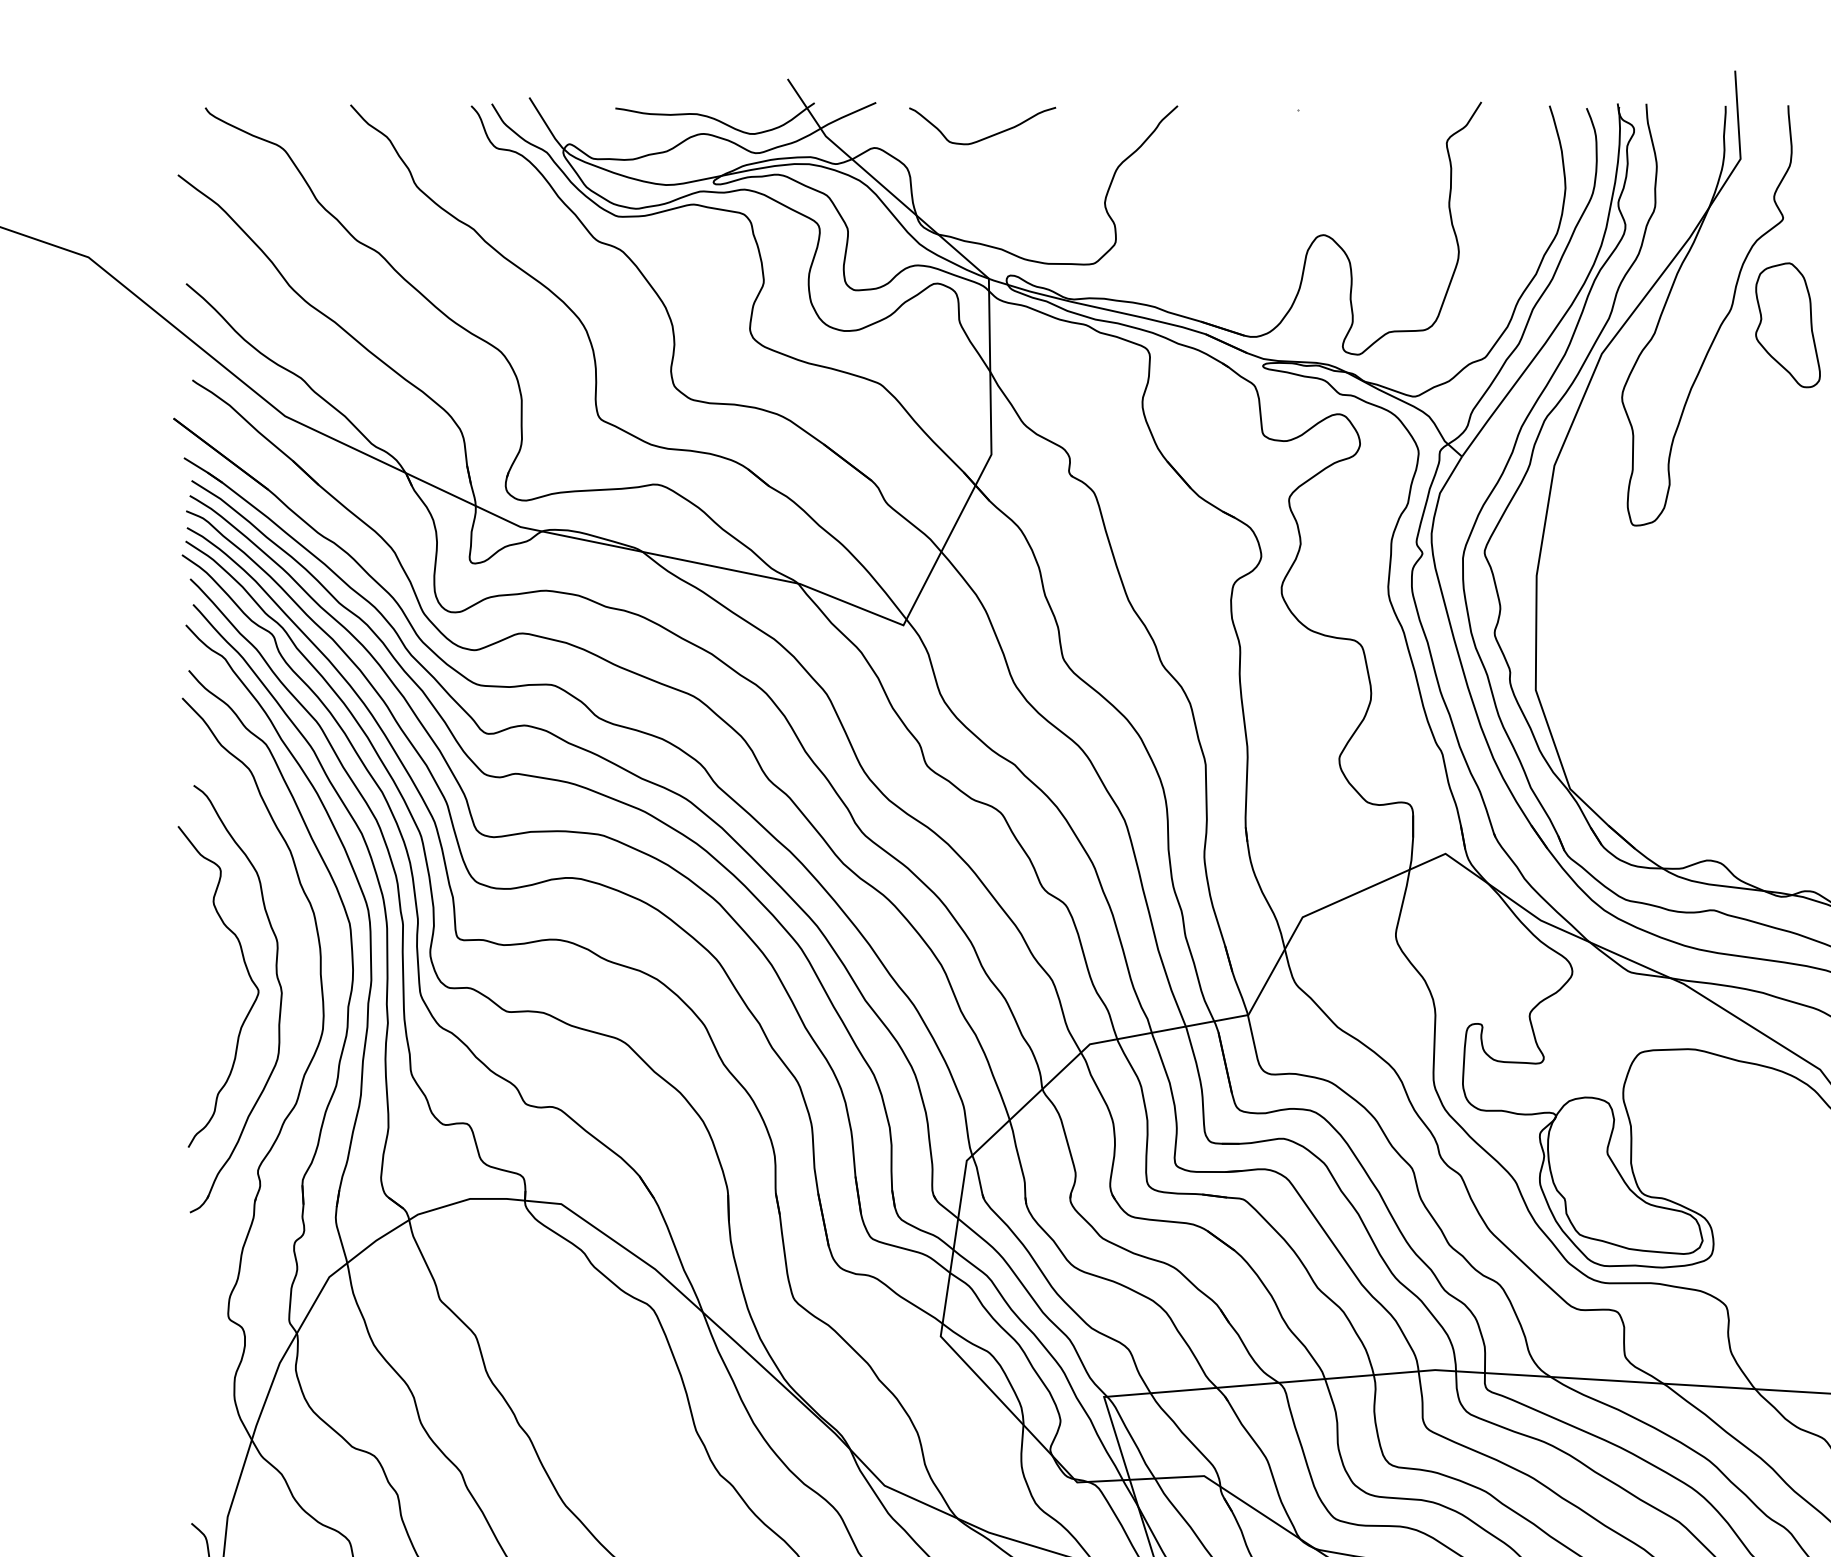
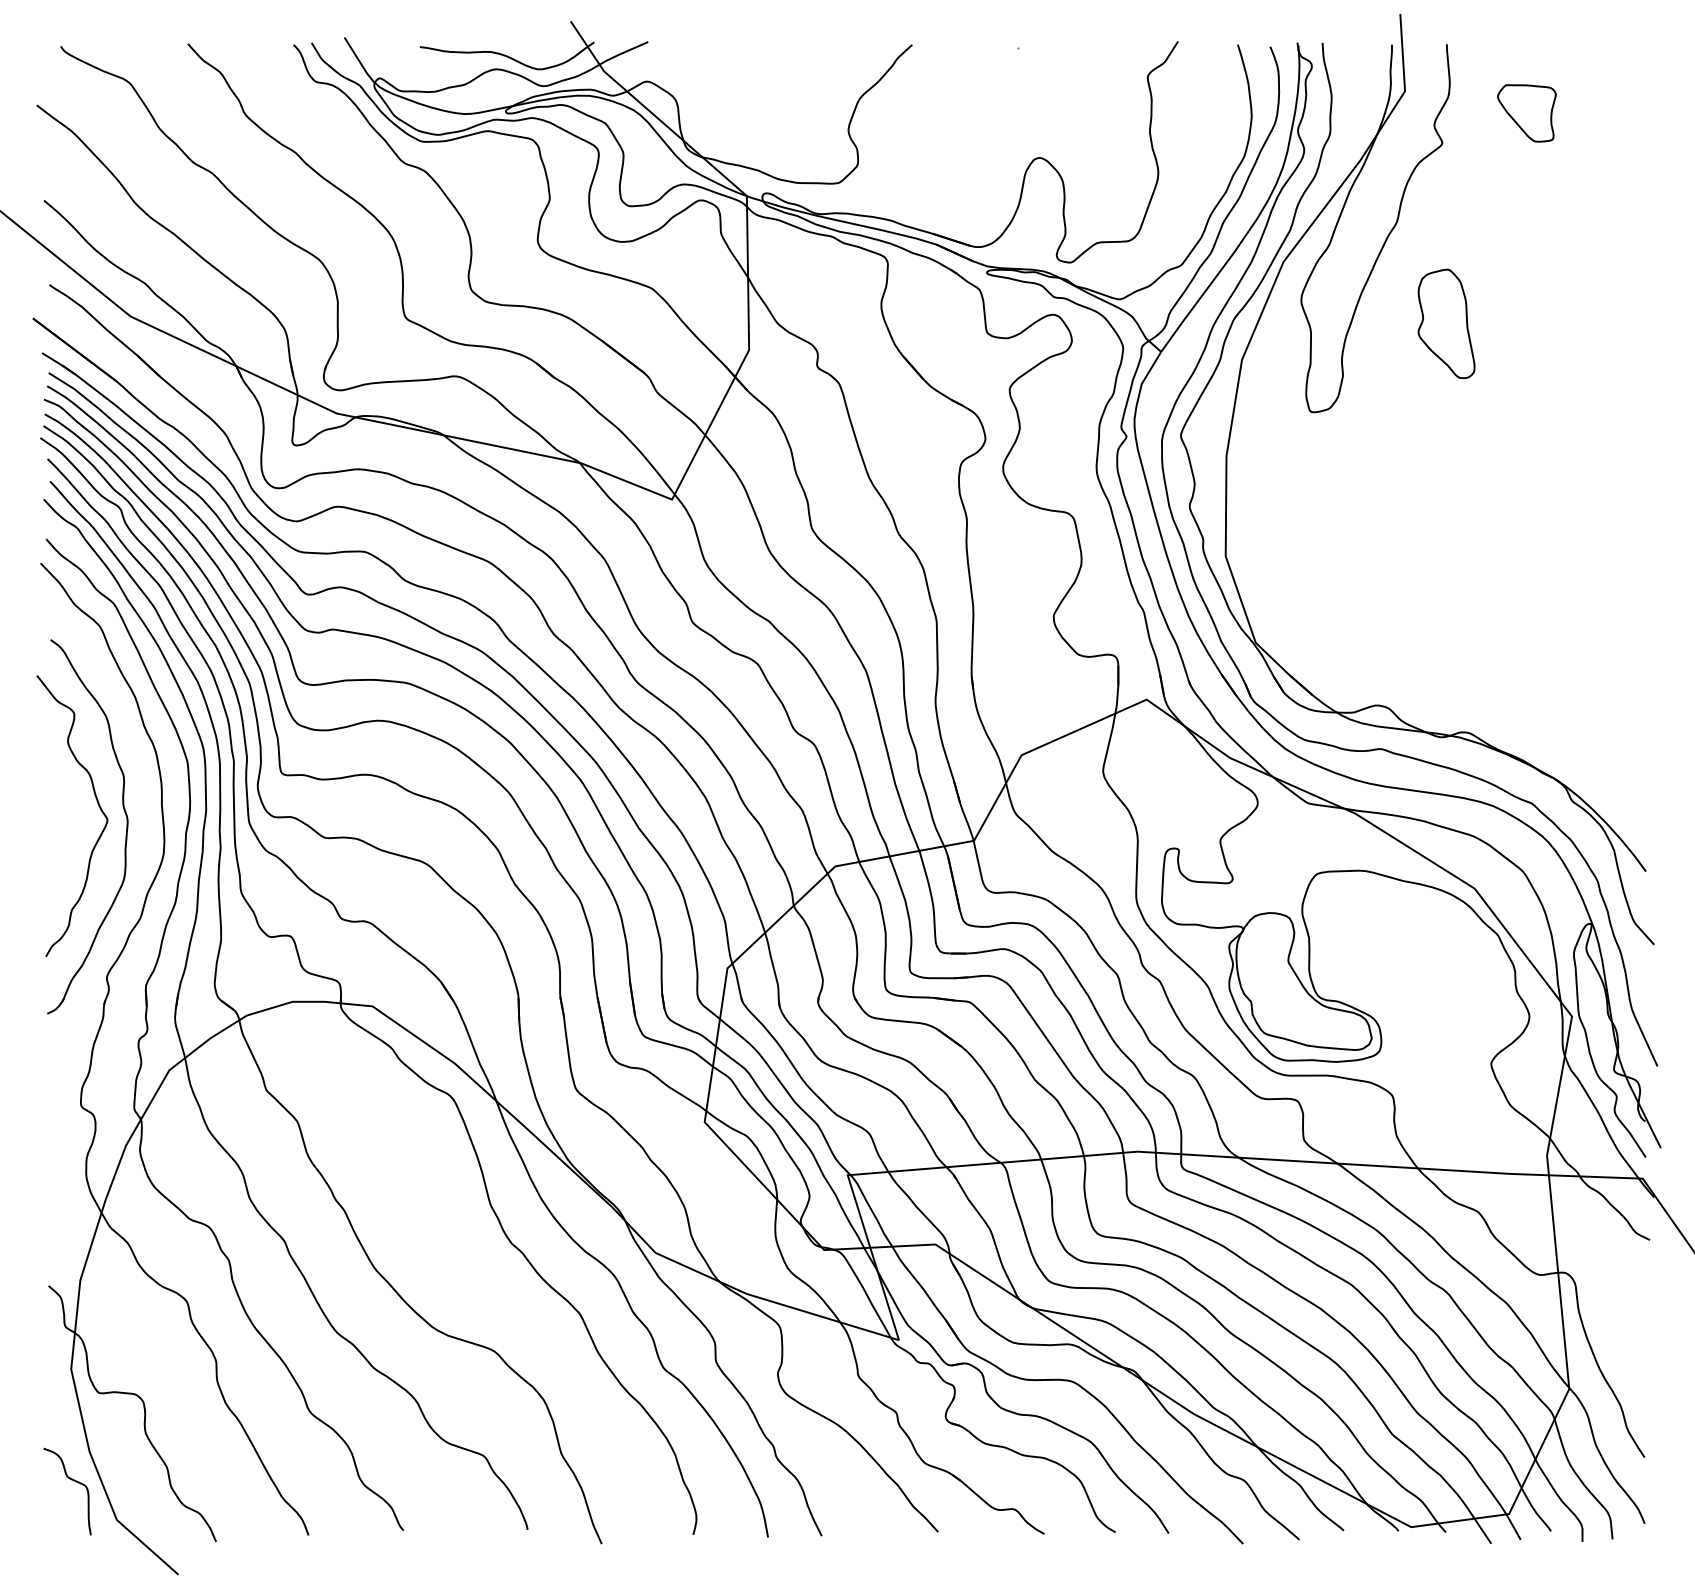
curve: (987, 136) -> (745, 71), removed
part: (1787, 324) -> (1446, 323), moved

